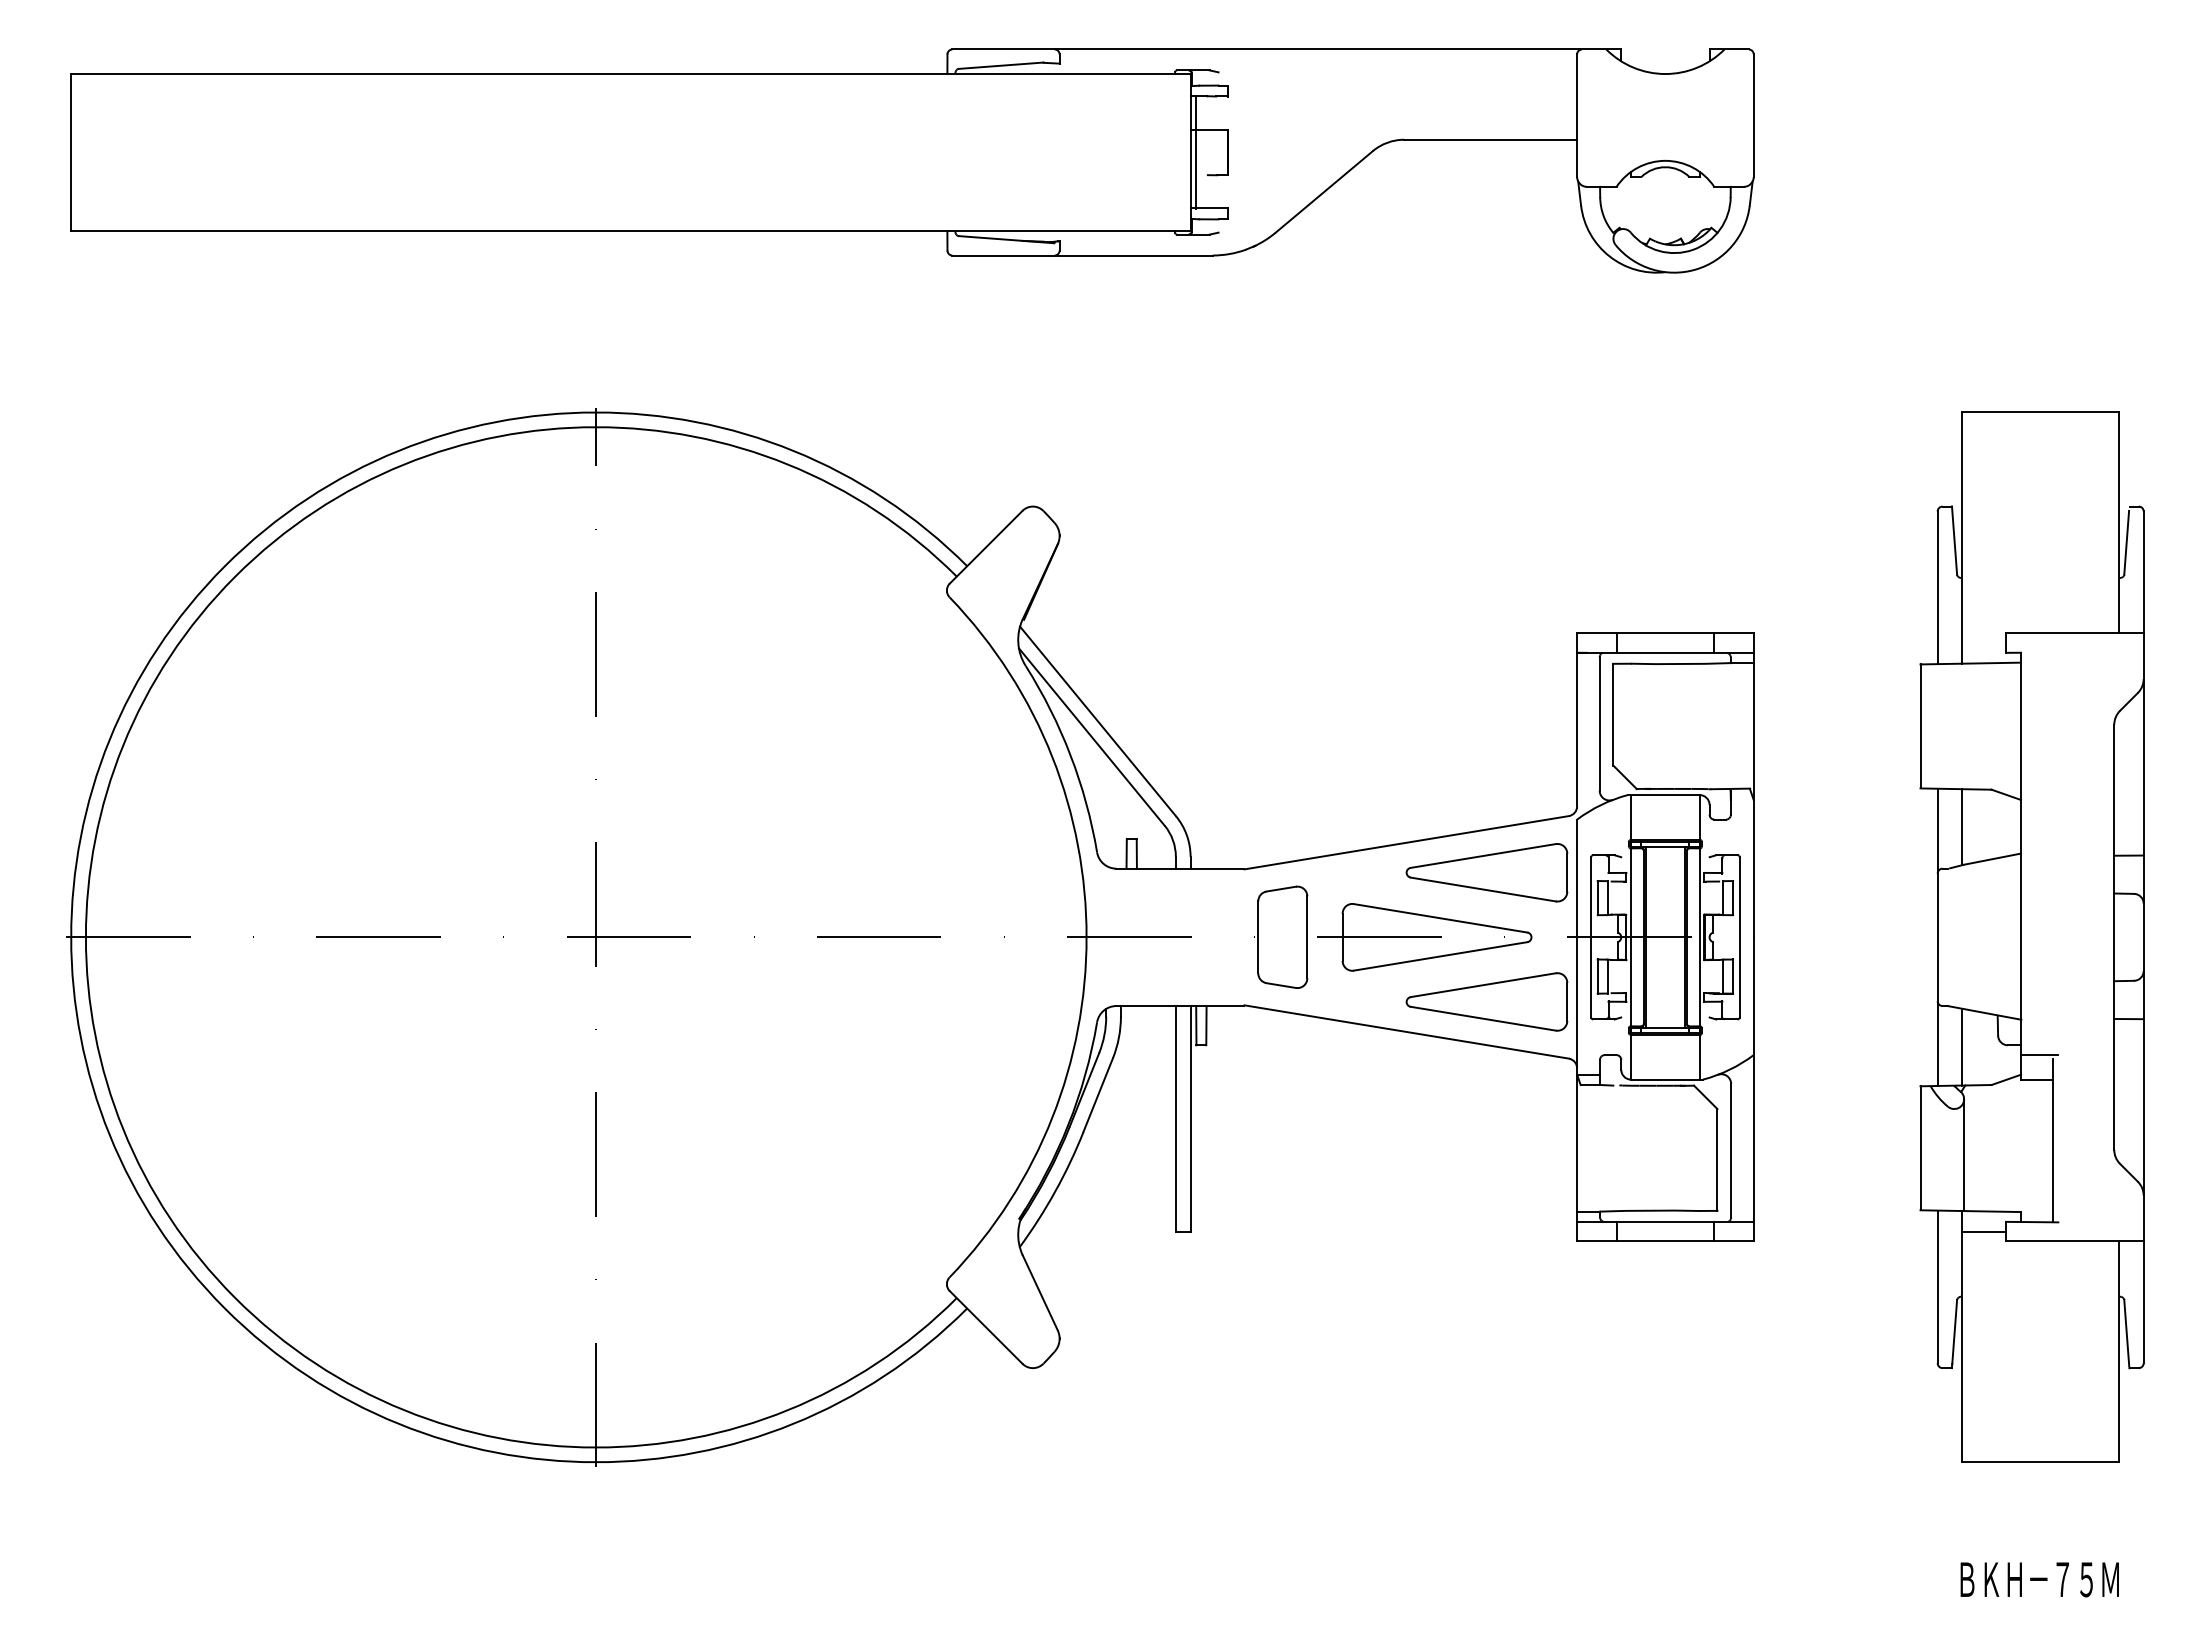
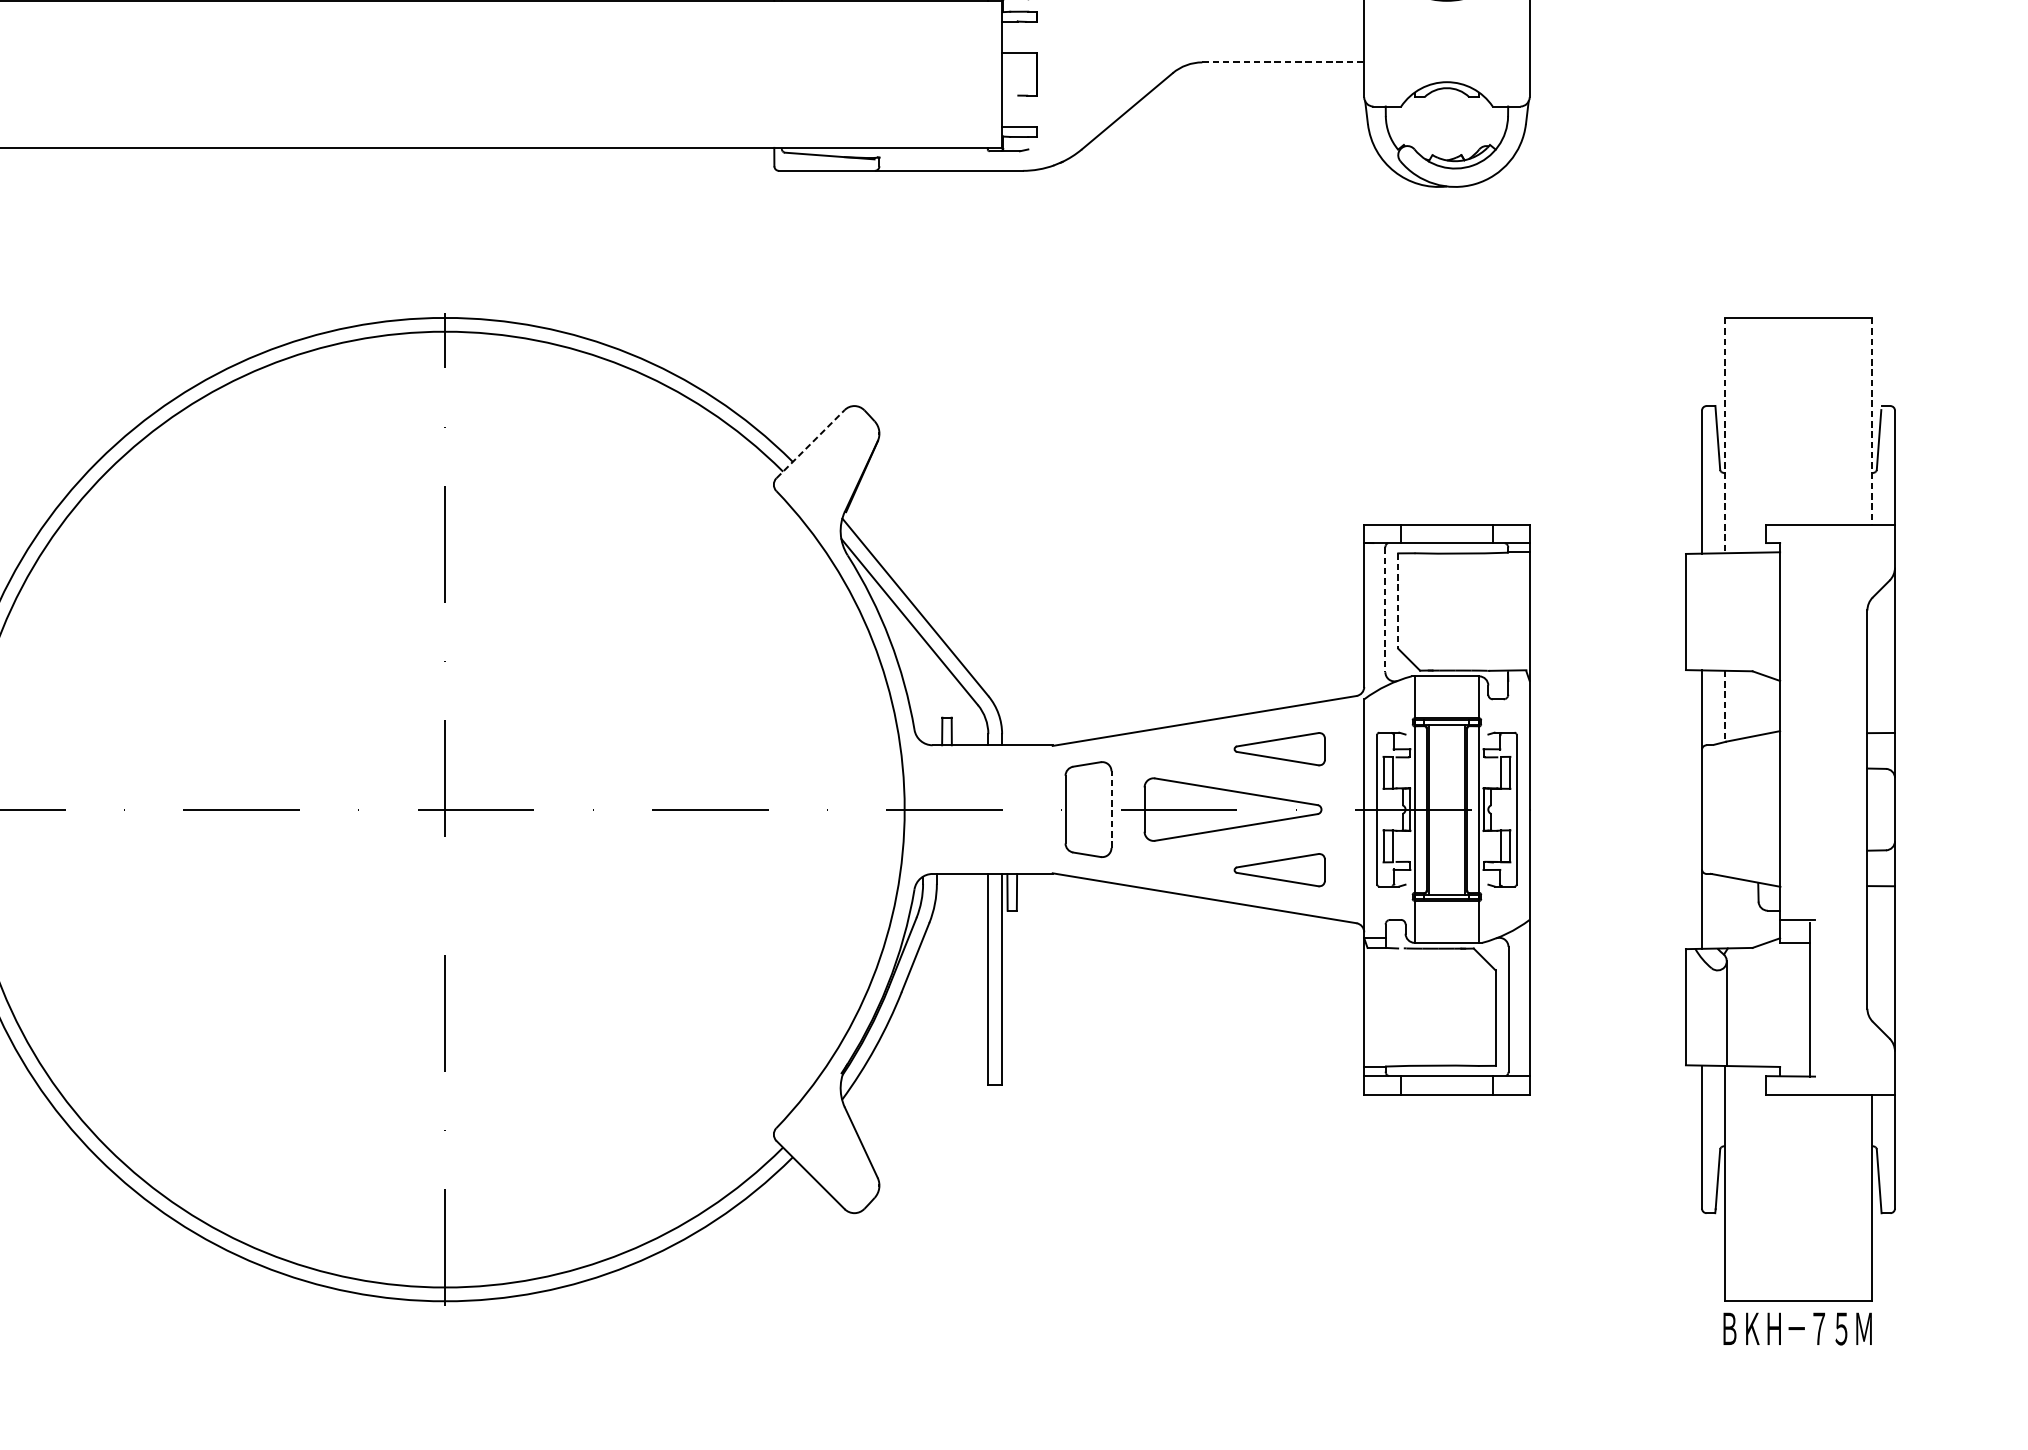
line: (1491, 139) -> (1284, 62), solid -> dashed
line: (1195, 152) -> (1006, 74), removed
line: (2119, 523) -> (1872, 421), solid -> dashed
line: (1962, 538) -> (1725, 435), solid -> dashed
line: (986, 546) -> (810, 443), solid -> dashed
line: (1613, 714) -> (1398, 600), solid -> dashed
line: (1599, 724) -> (1385, 610), solid -> dashed
line: (1962, 827) -> (1725, 706), solid -> dashed
part: (1486, 872) -> (1279, 748), size x0.6
line: (1307, 937) -> (1111, 809), solid -> dashed
part: (1486, 1001) -> (1279, 869), size x0.6
line: (1962, 1047) -> (1725, 912), removed
line: (1984, 1231) -> (1745, 1085), removed
text: (2039, 1579) -> (1797, 1328), moved

